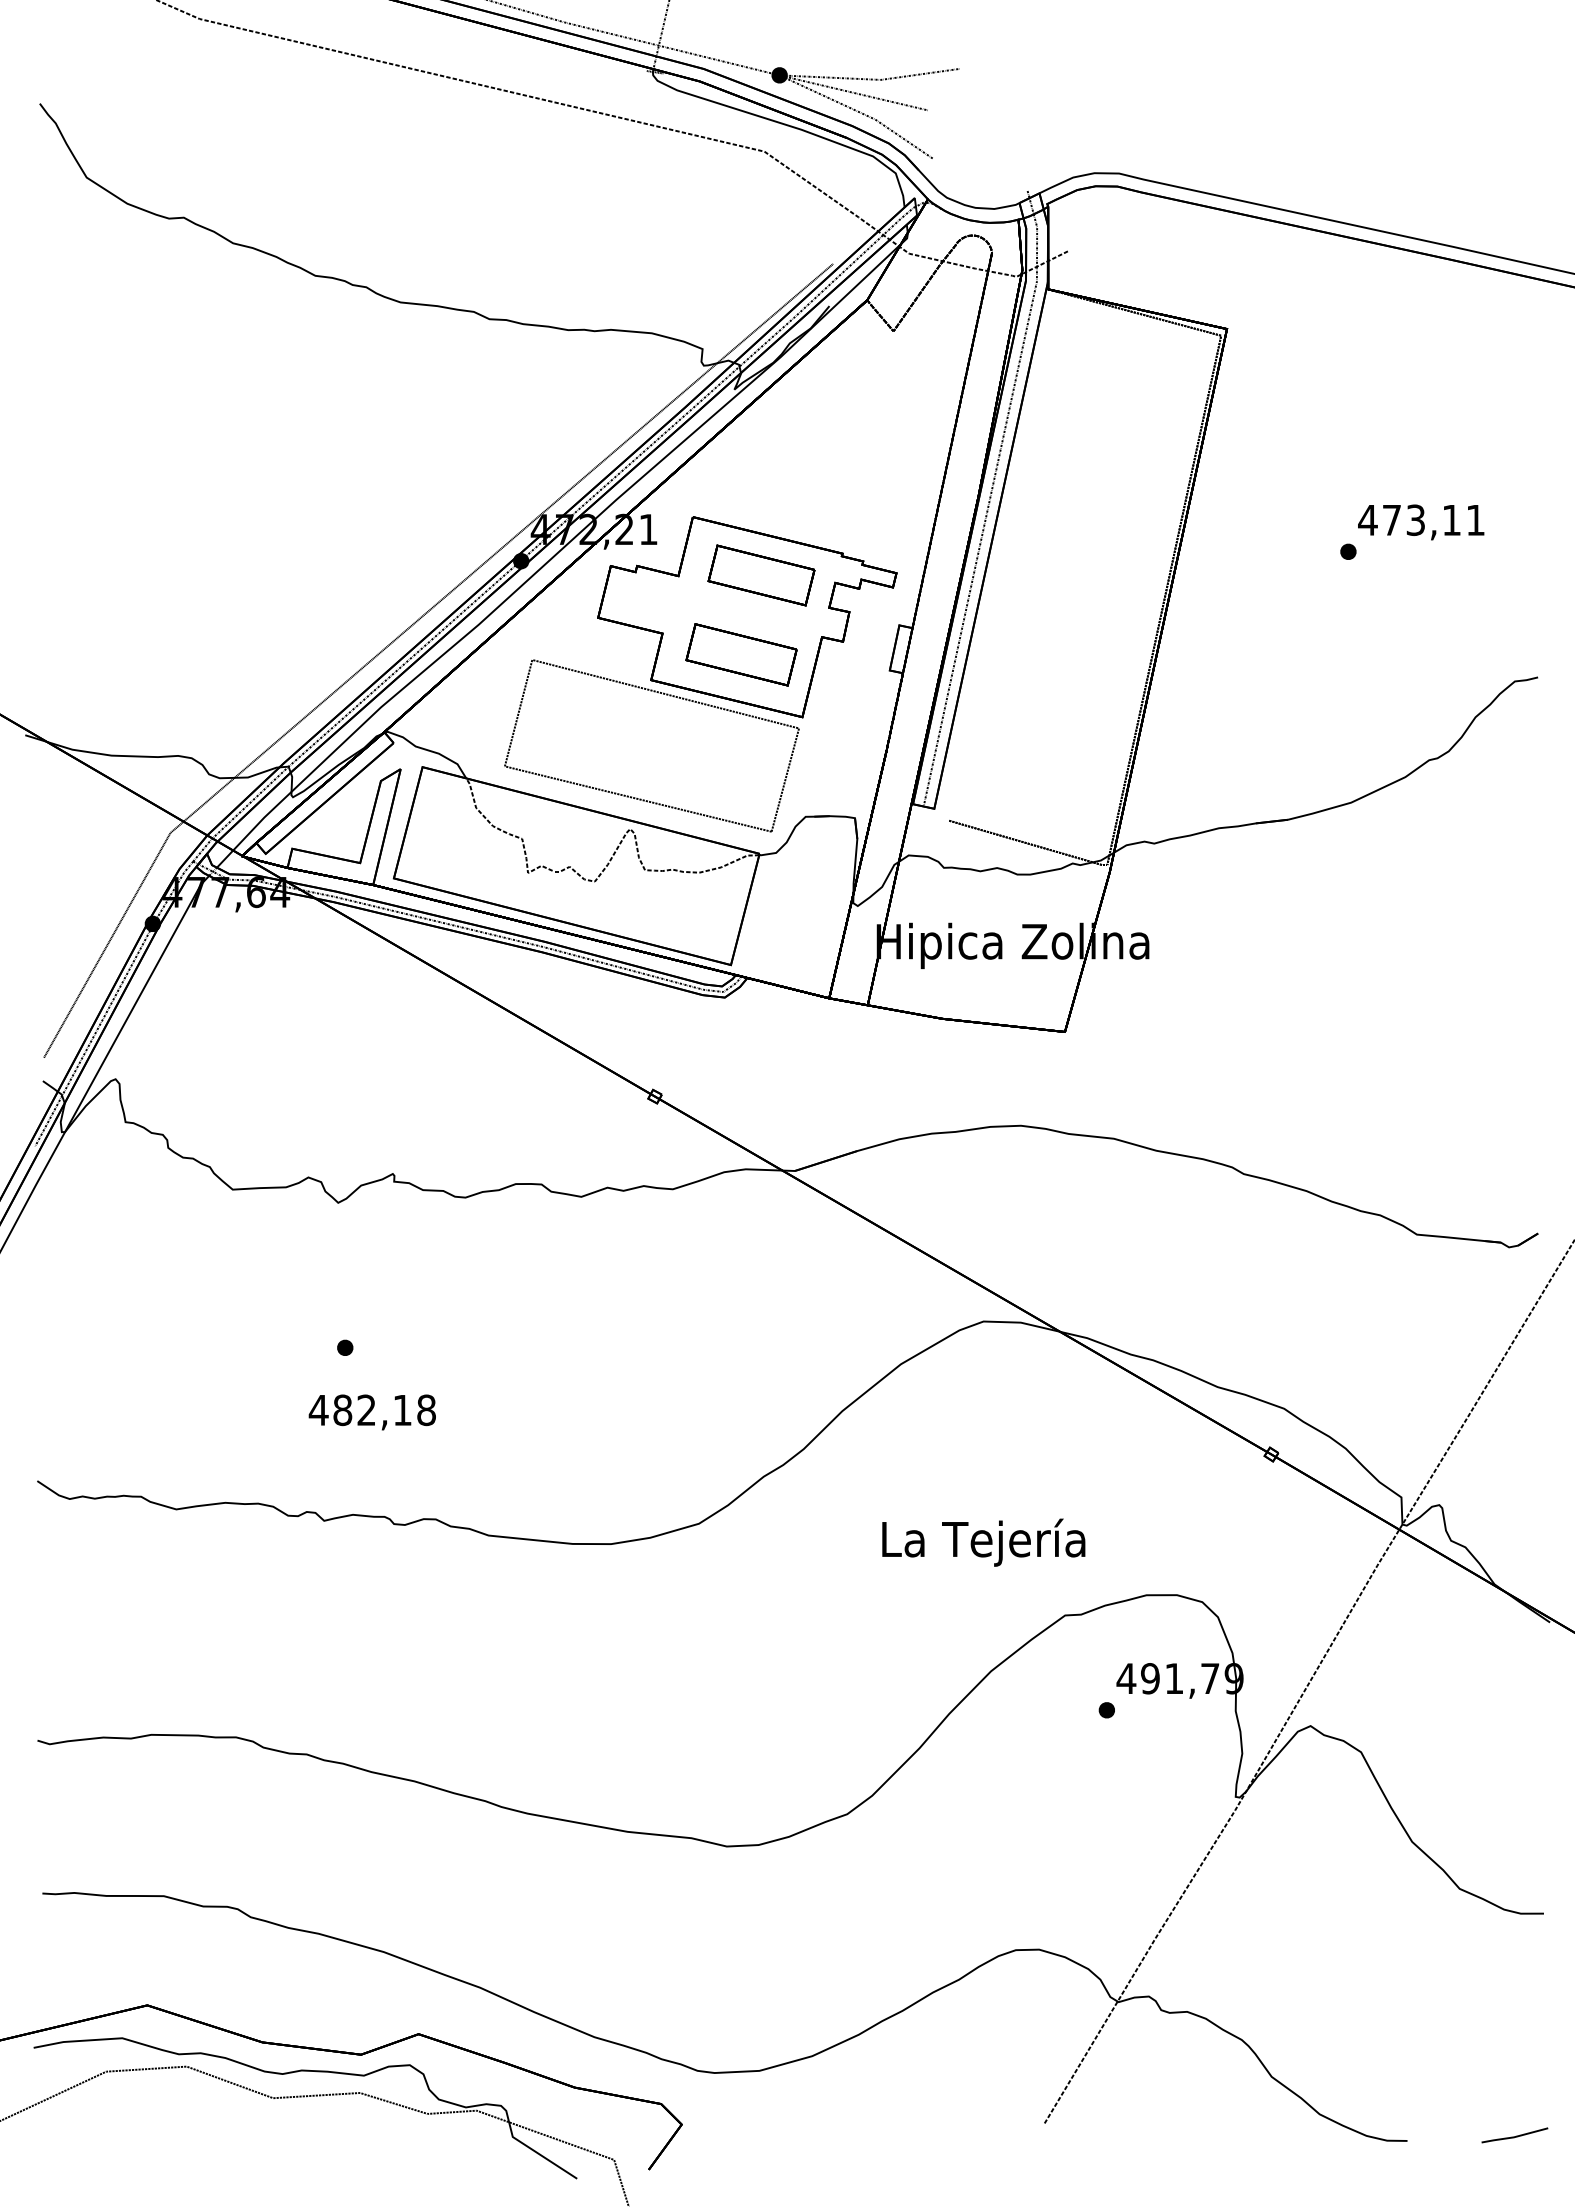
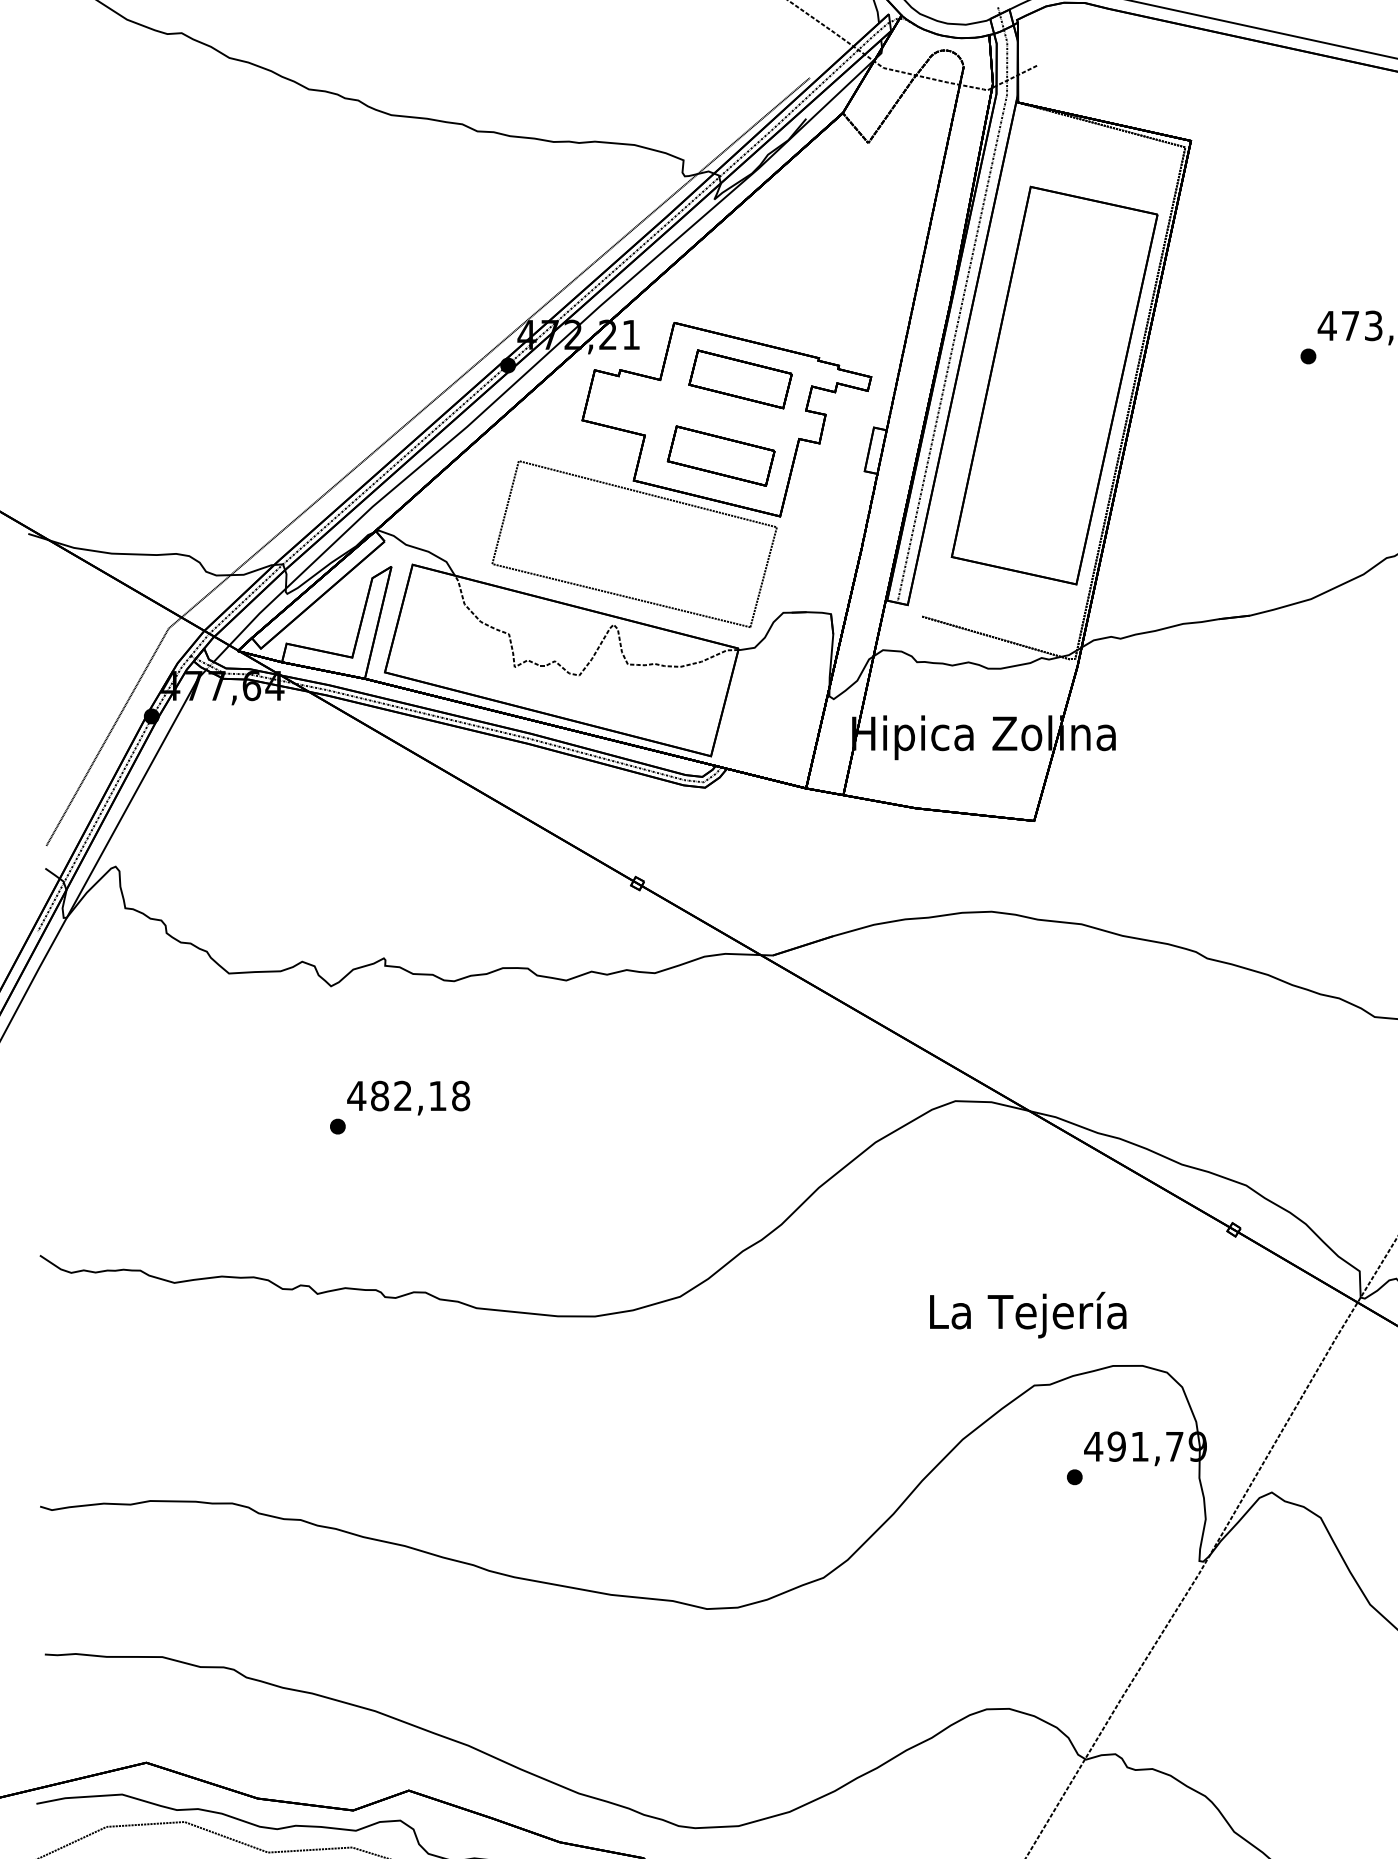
part: (1085, 581) -> (1054, 385), added
text: (371, 1412) -> (407, 1098), moved
text: (983, 1542) -> (1027, 1314), moved

